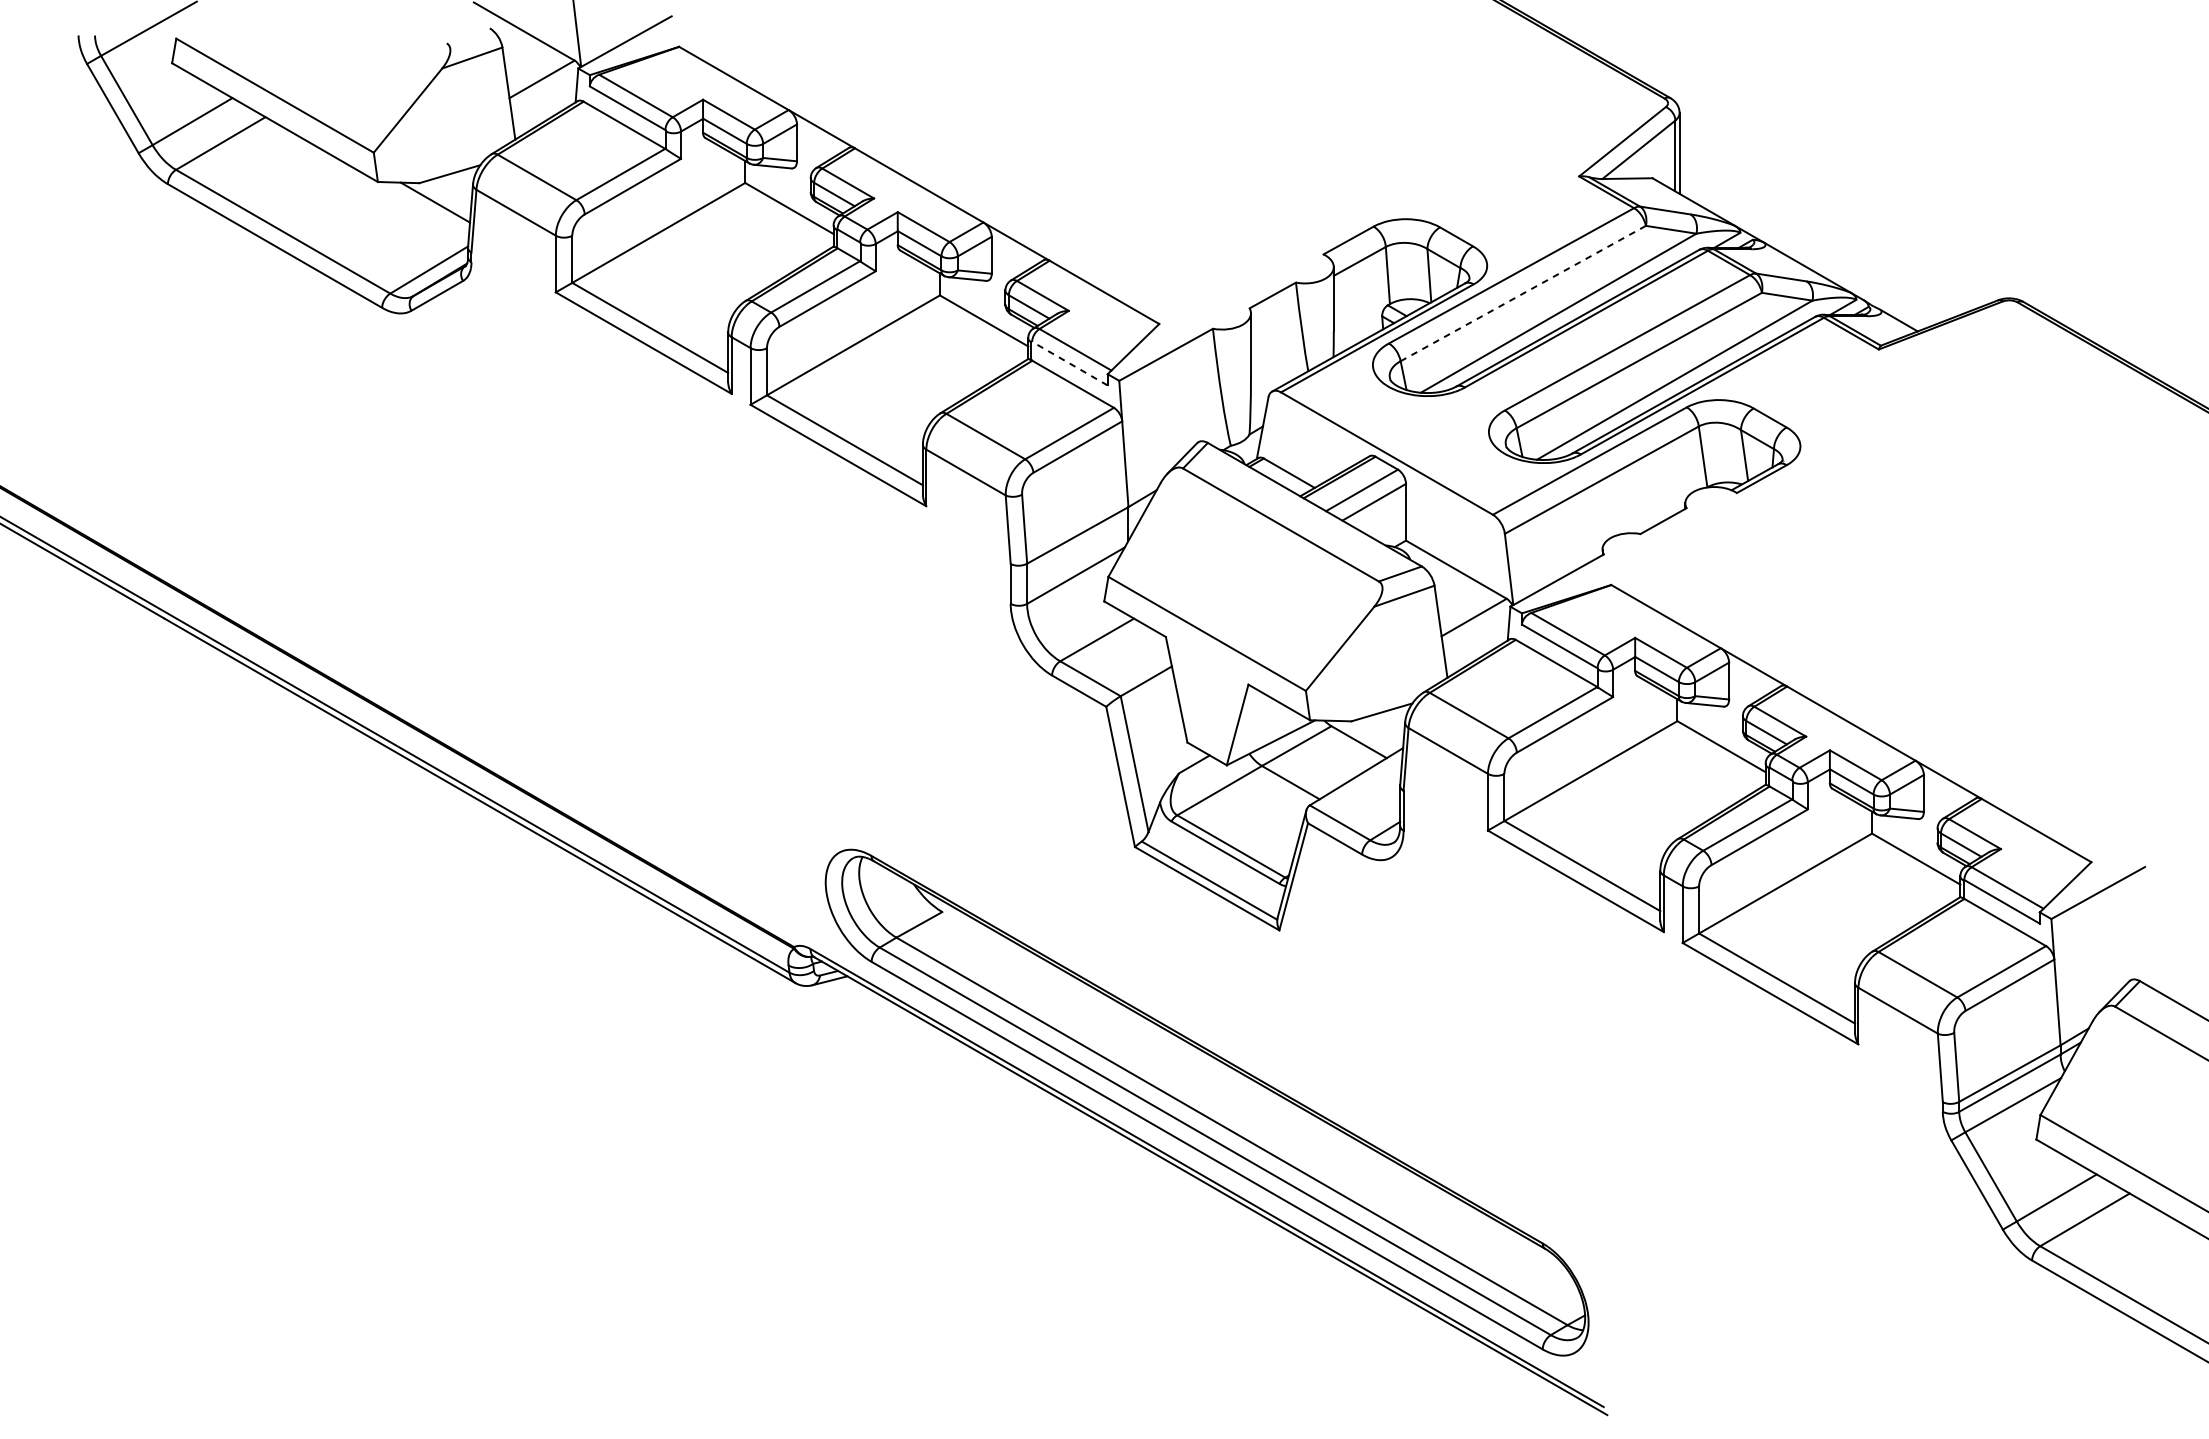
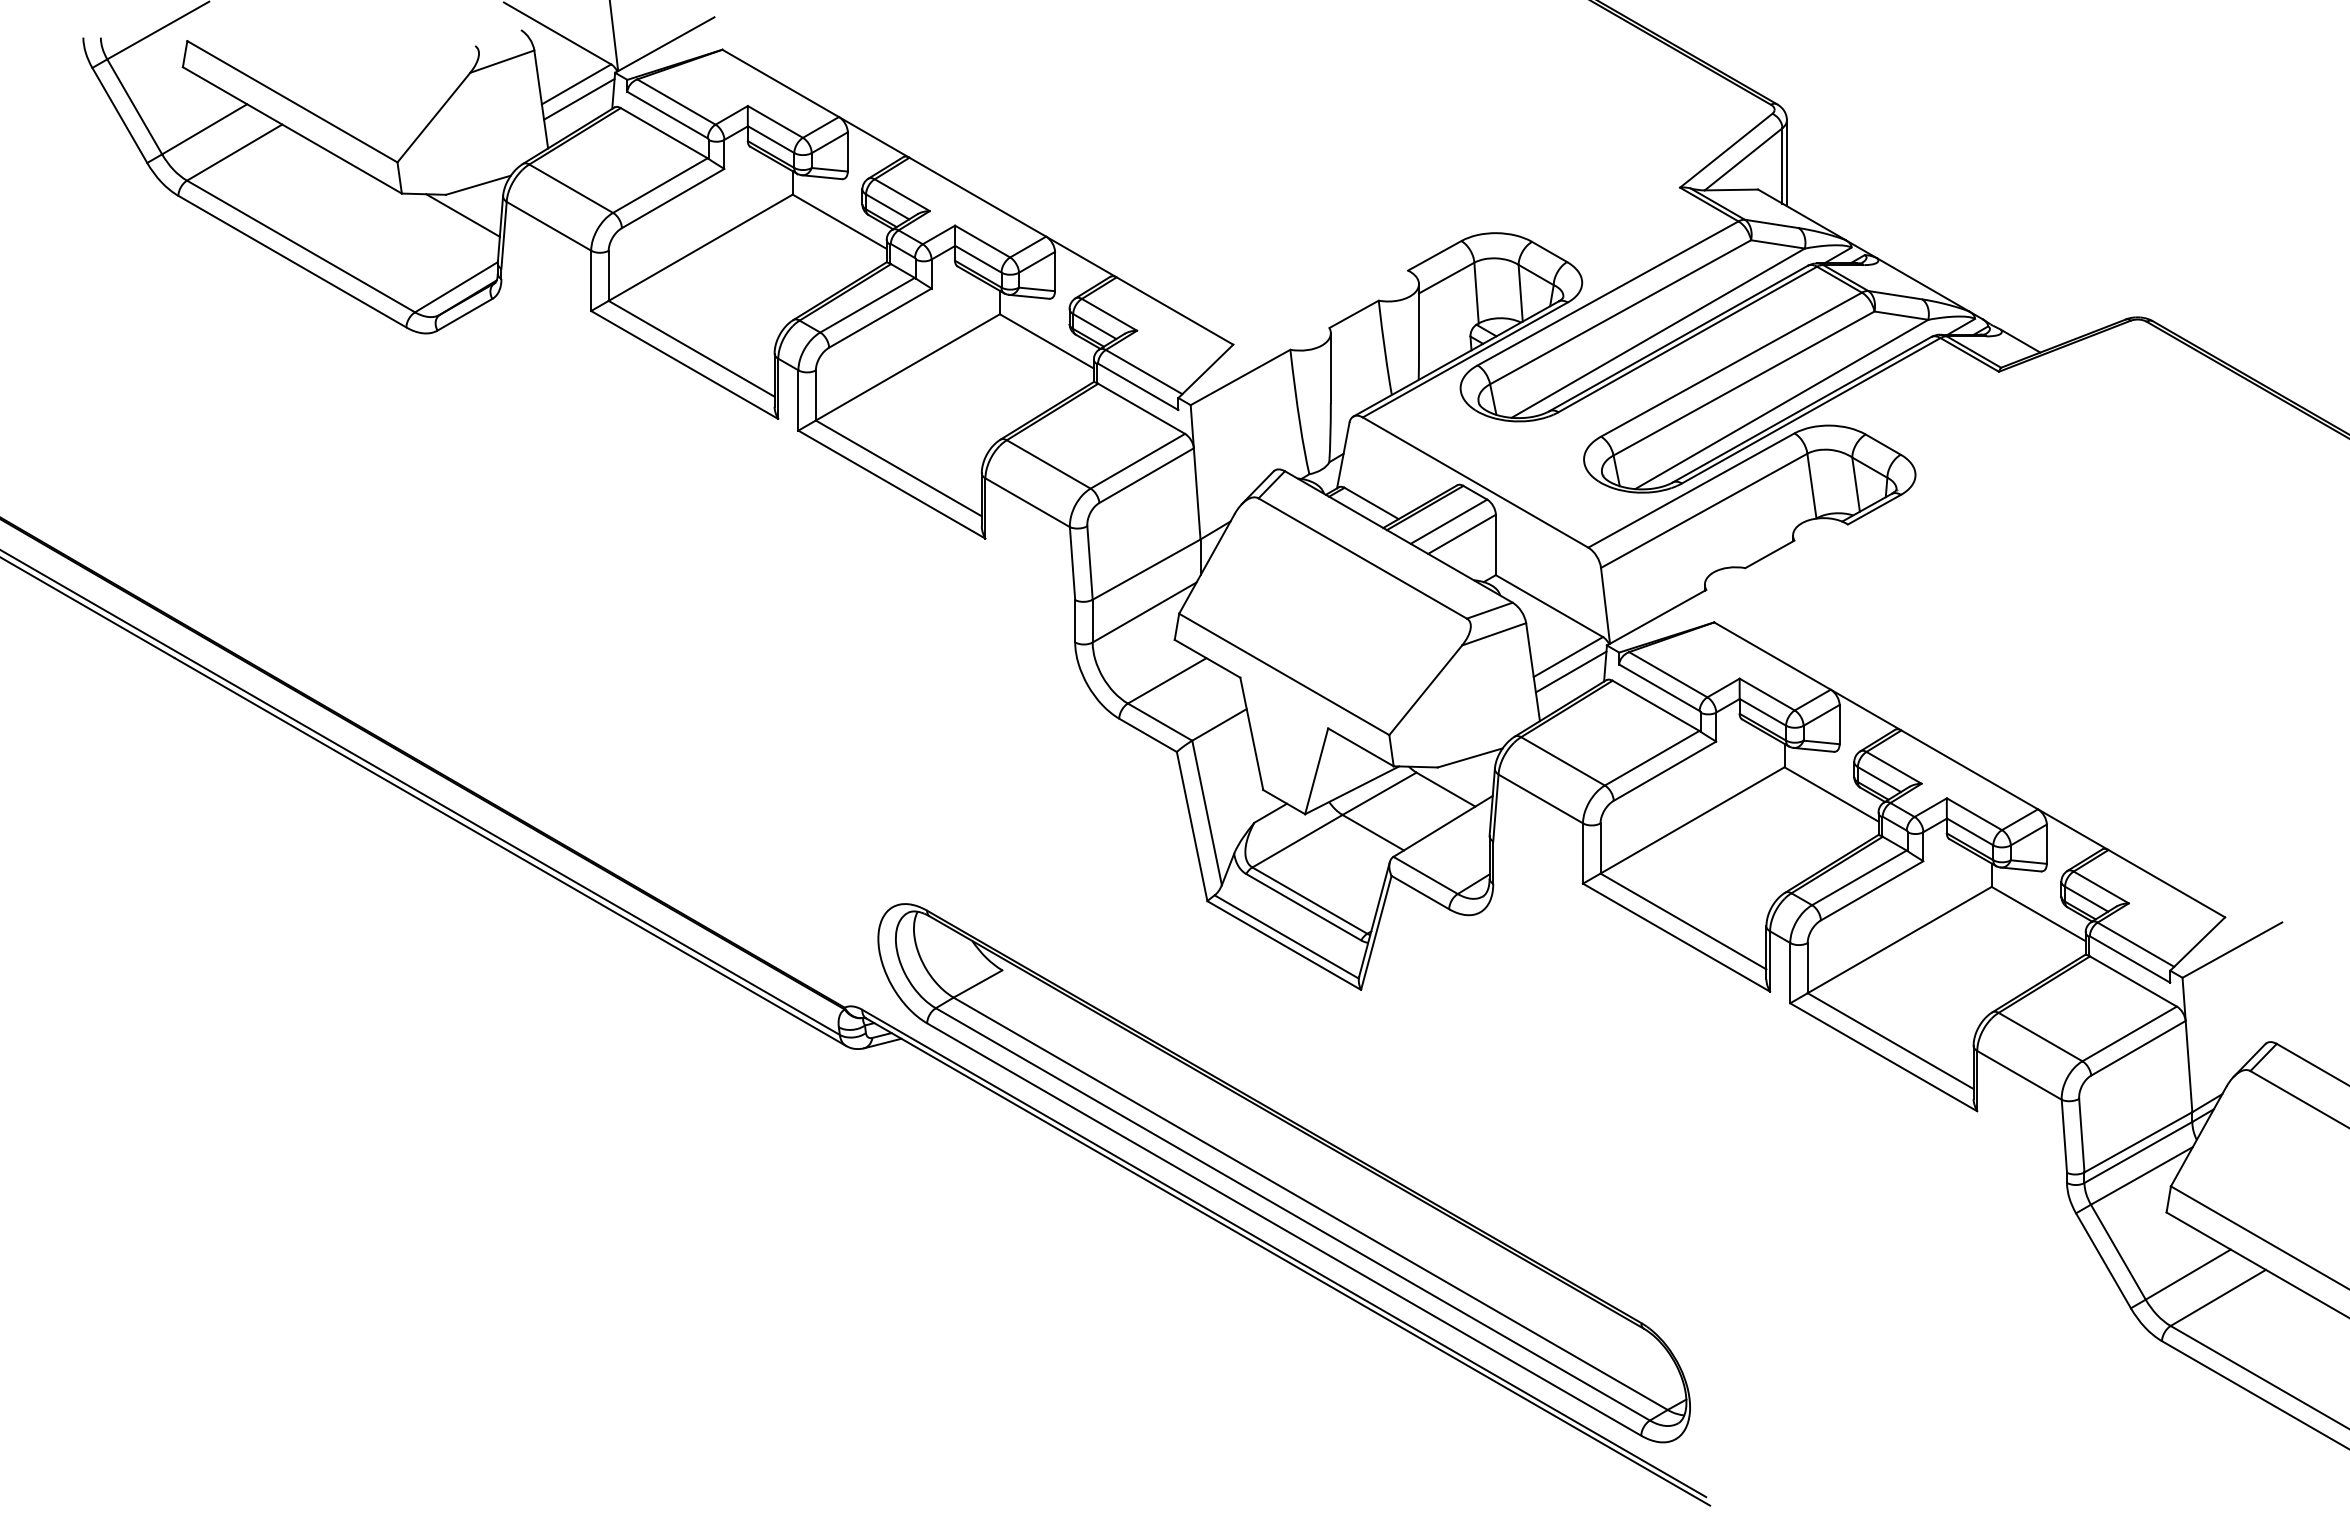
line: (544, 93) -> (579, 99), added
line: (1523, 293) -> (1620, 312), dashed -> solid
line: (1069, 363) -> (1137, 386), dashed -> solid
line: (1476, 631) -> (1570, 671), added

